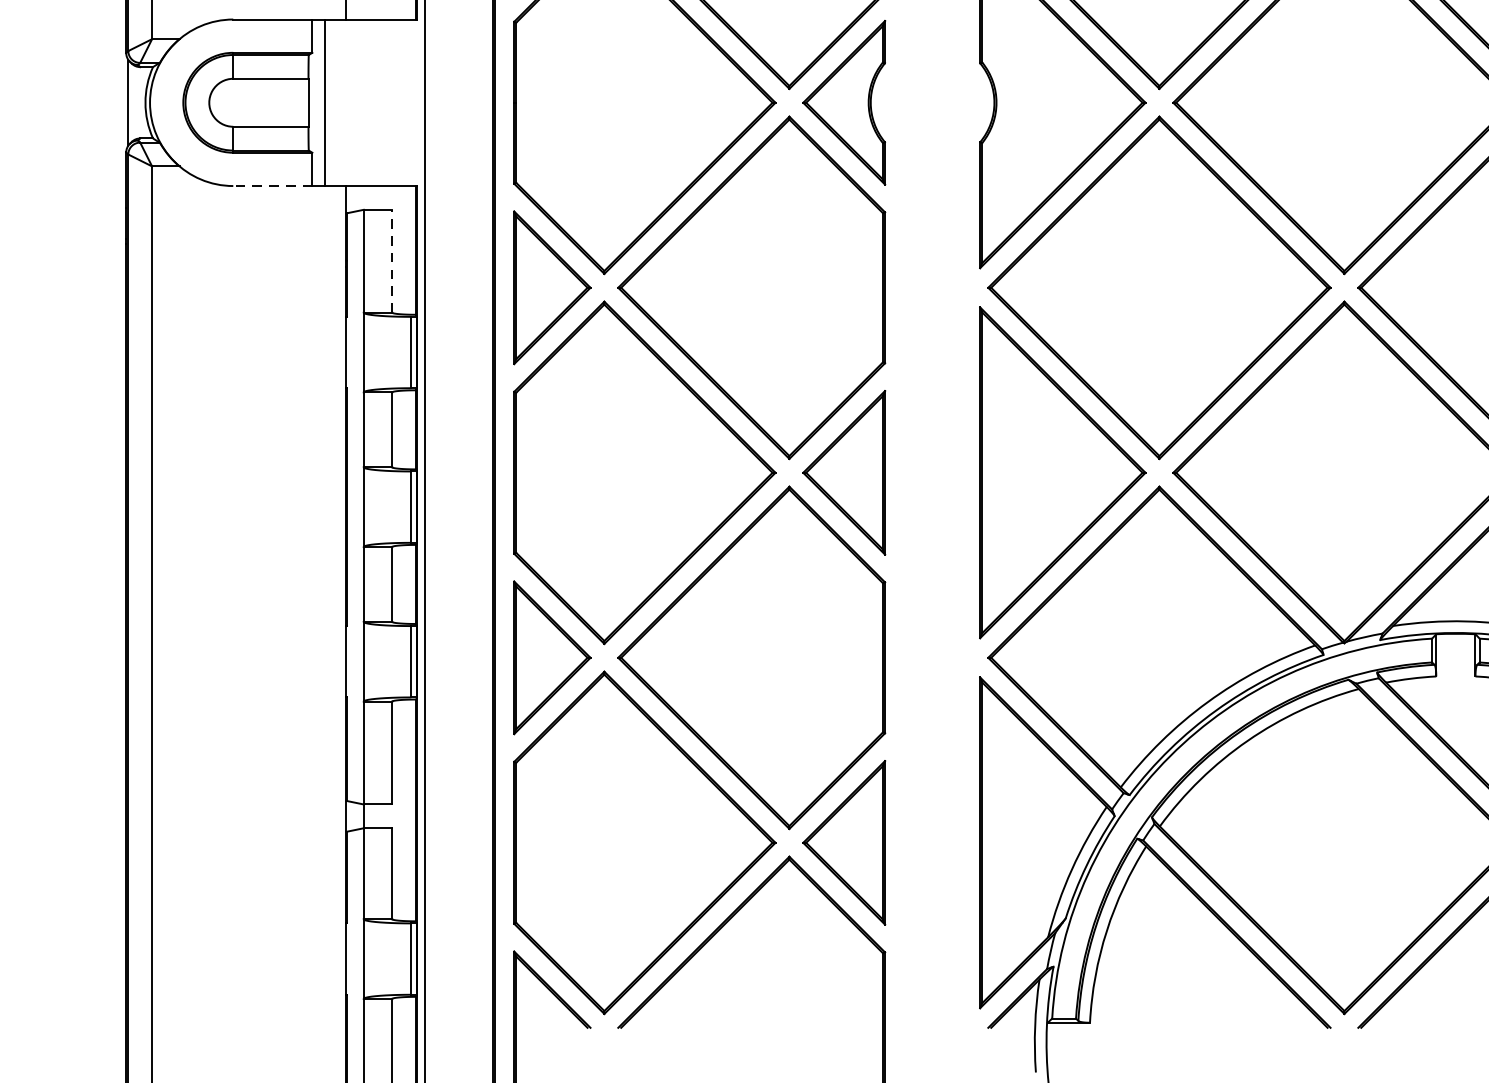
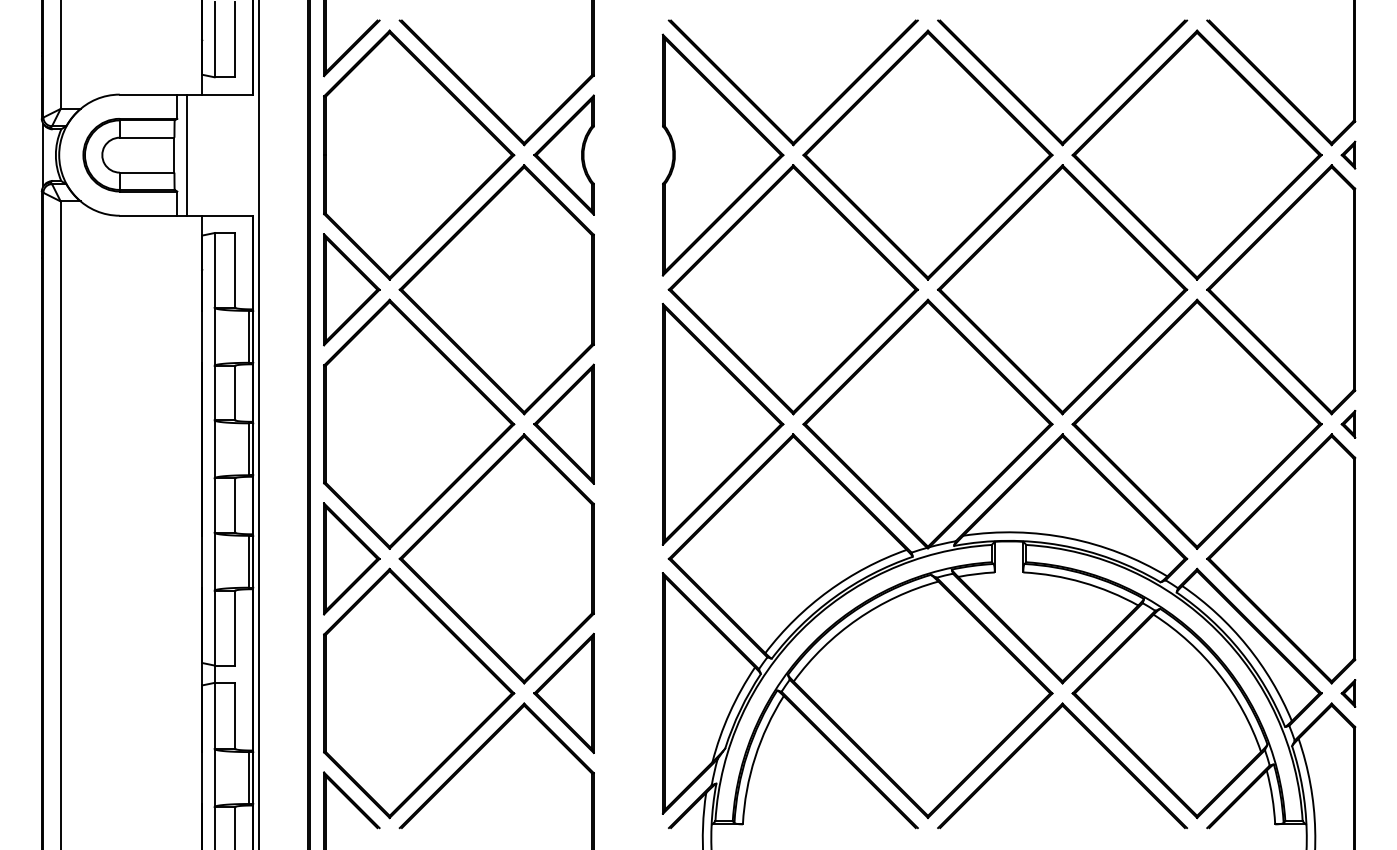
line: (272, 185) -> (148, 215), dashed -> solid
line: (392, 259) -> (235, 269), dashed -> solid

